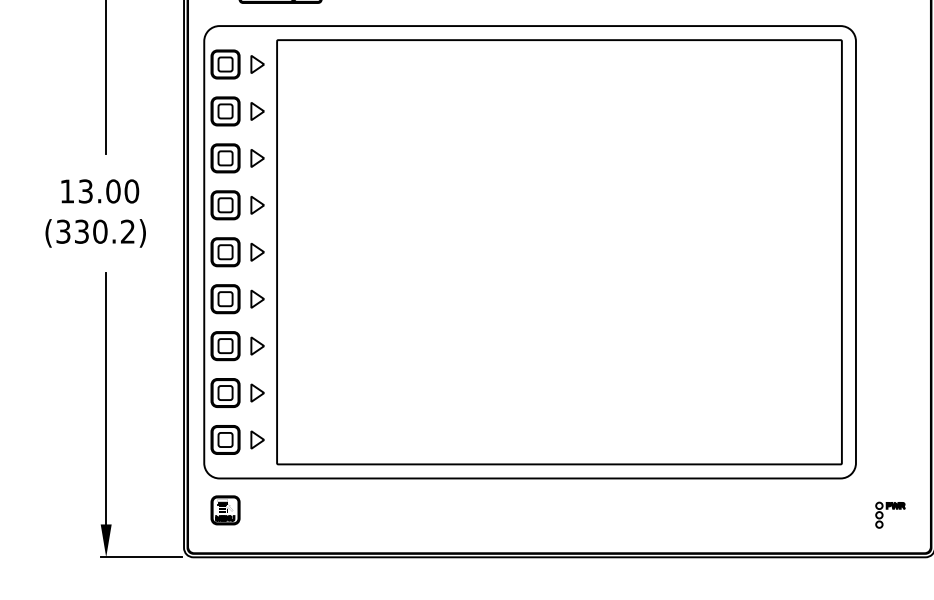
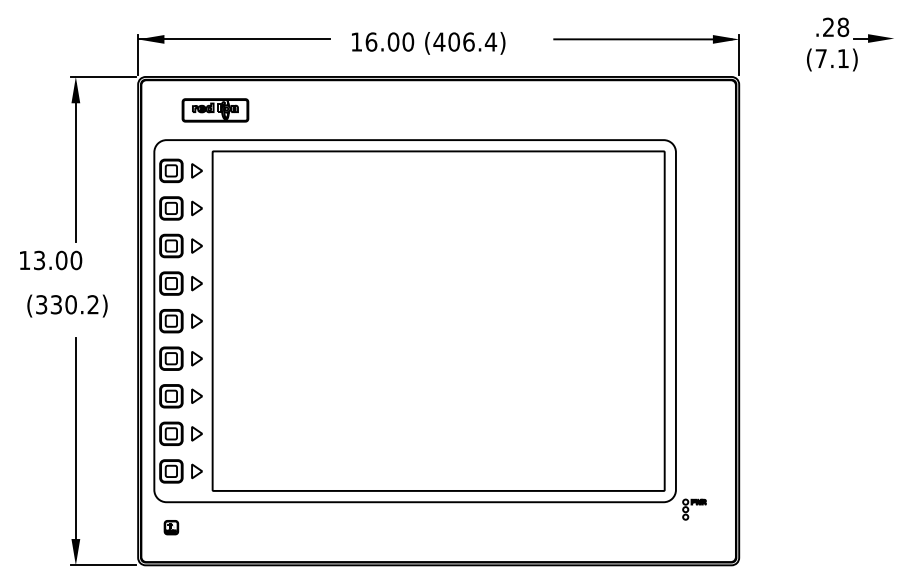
text: (100, 191) -> (51, 260), moved
part: (225, 510) -> (171, 527), size x0.6
part: (890, 515) -> (694, 509), moved

